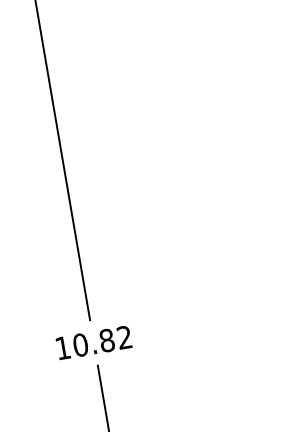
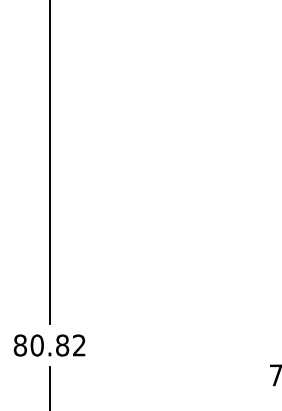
text: (62, 348) -> (19, 345), 10.82 -> 80.82

